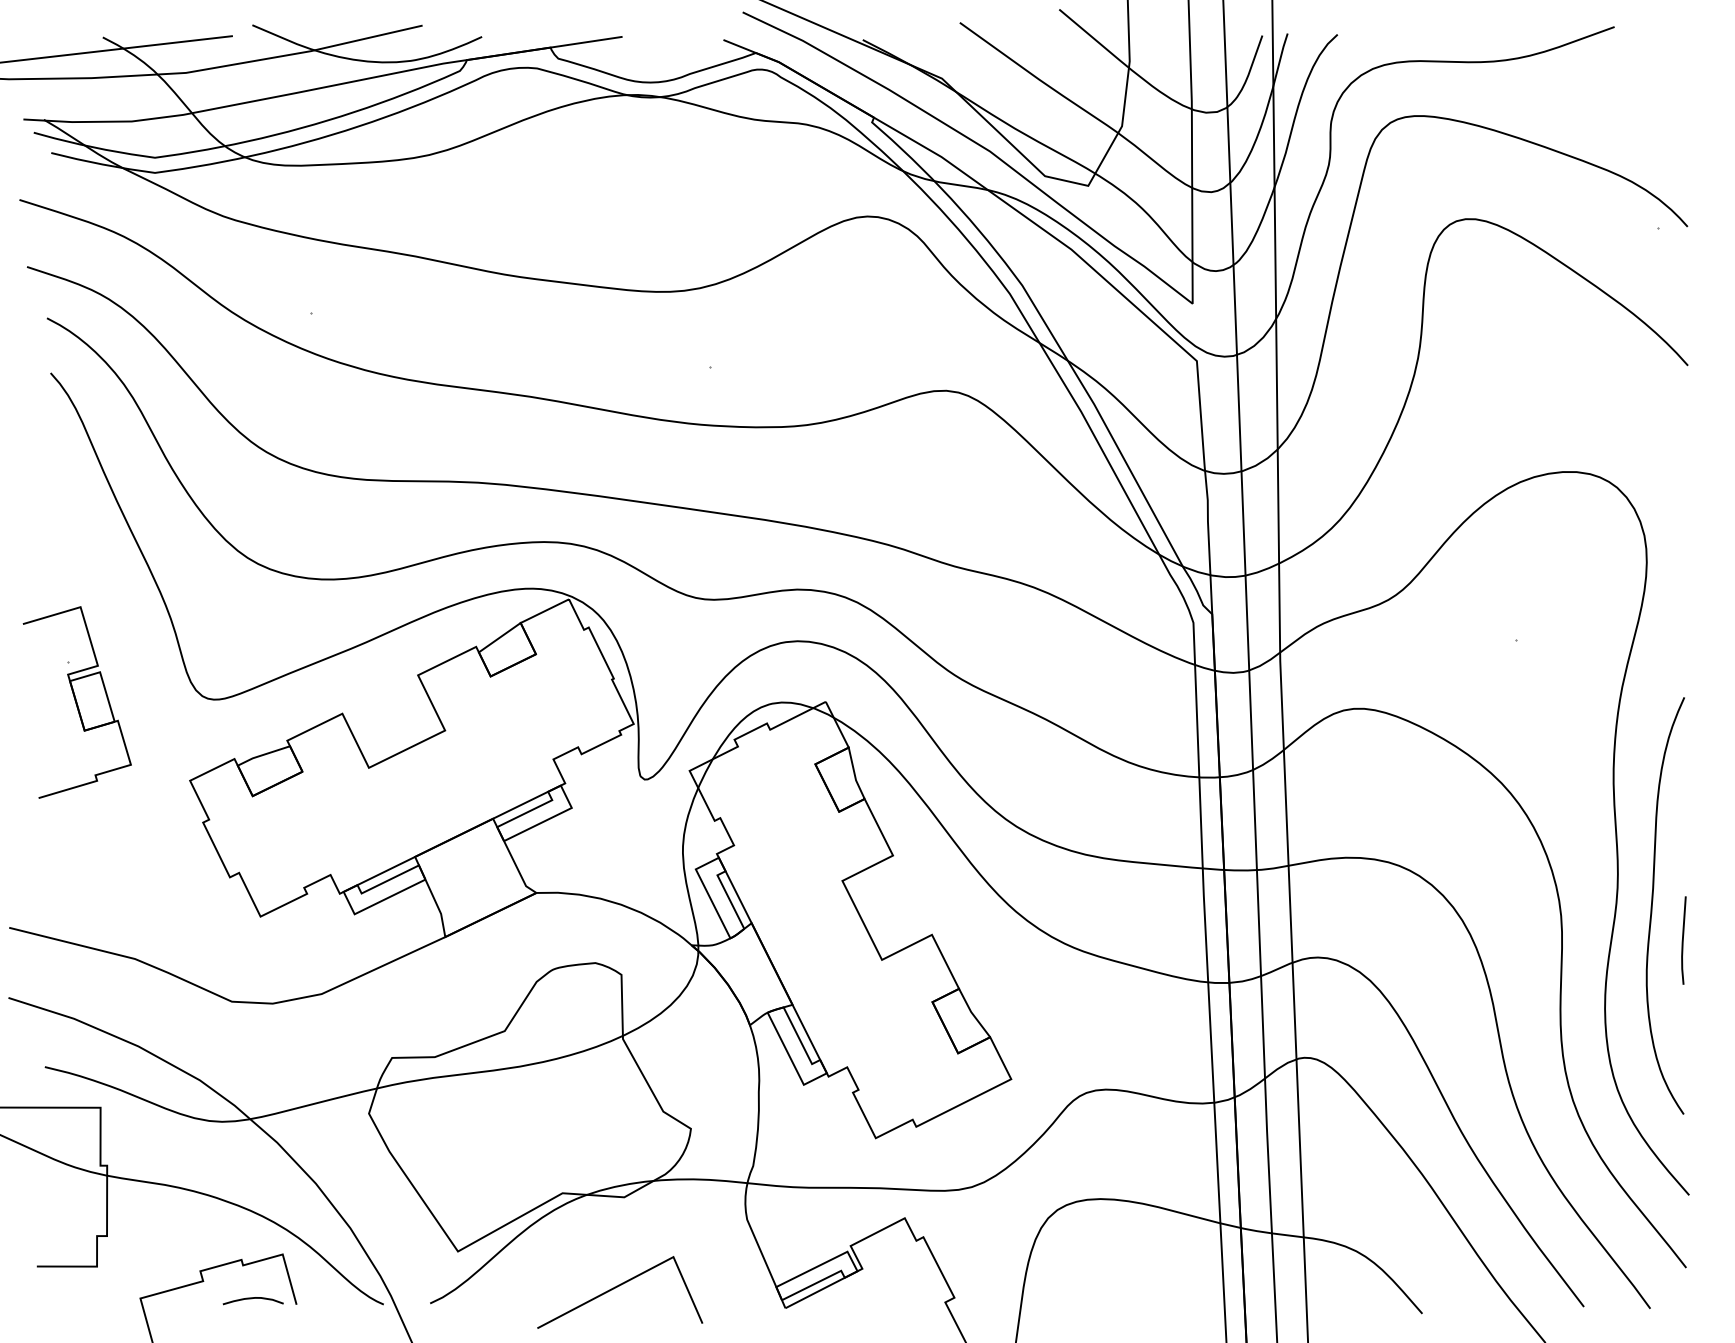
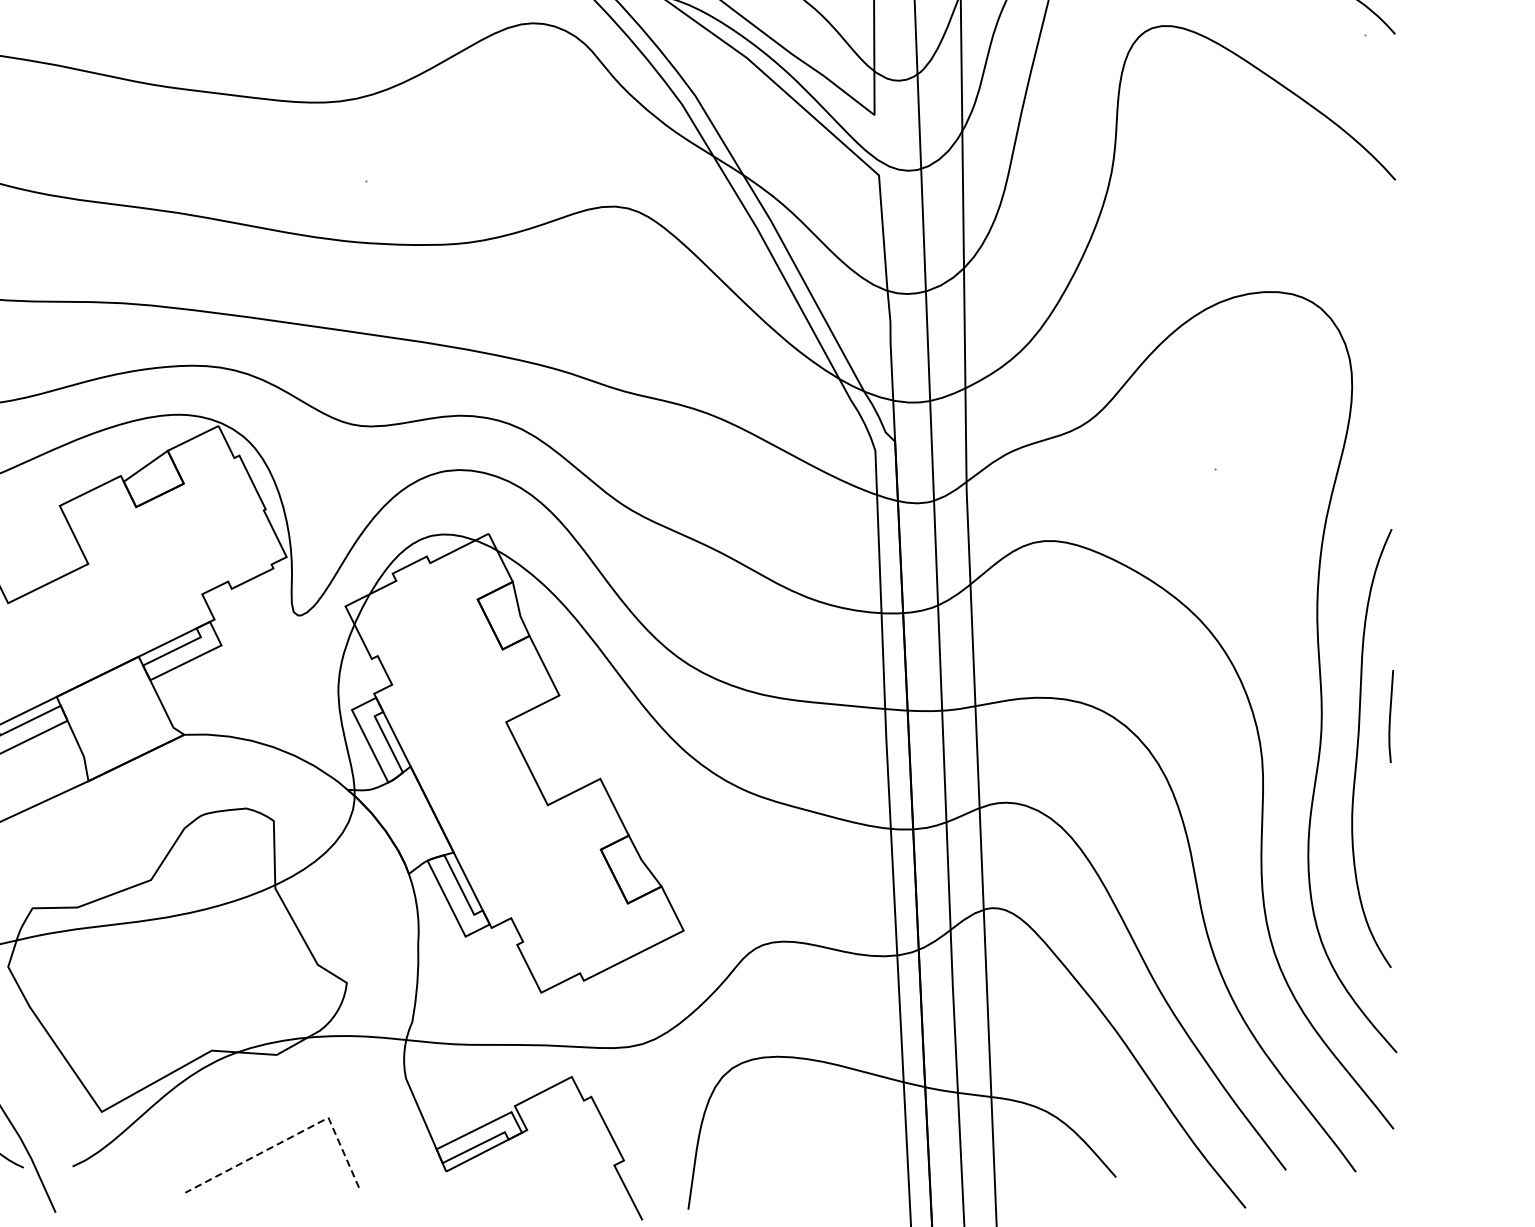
line: (1683, 940) -> (1390, 716), moved
line: (638, 1275) -> (291, 1137), solid -> dashed

